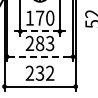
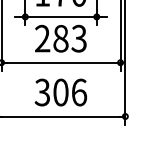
line: (40, 31) -> (61, 17), dashed -> solid
line: (39, 56) -> (59, 62), dashed -> solid
text: (39, 72) -> (59, 91), 232 -> 306

